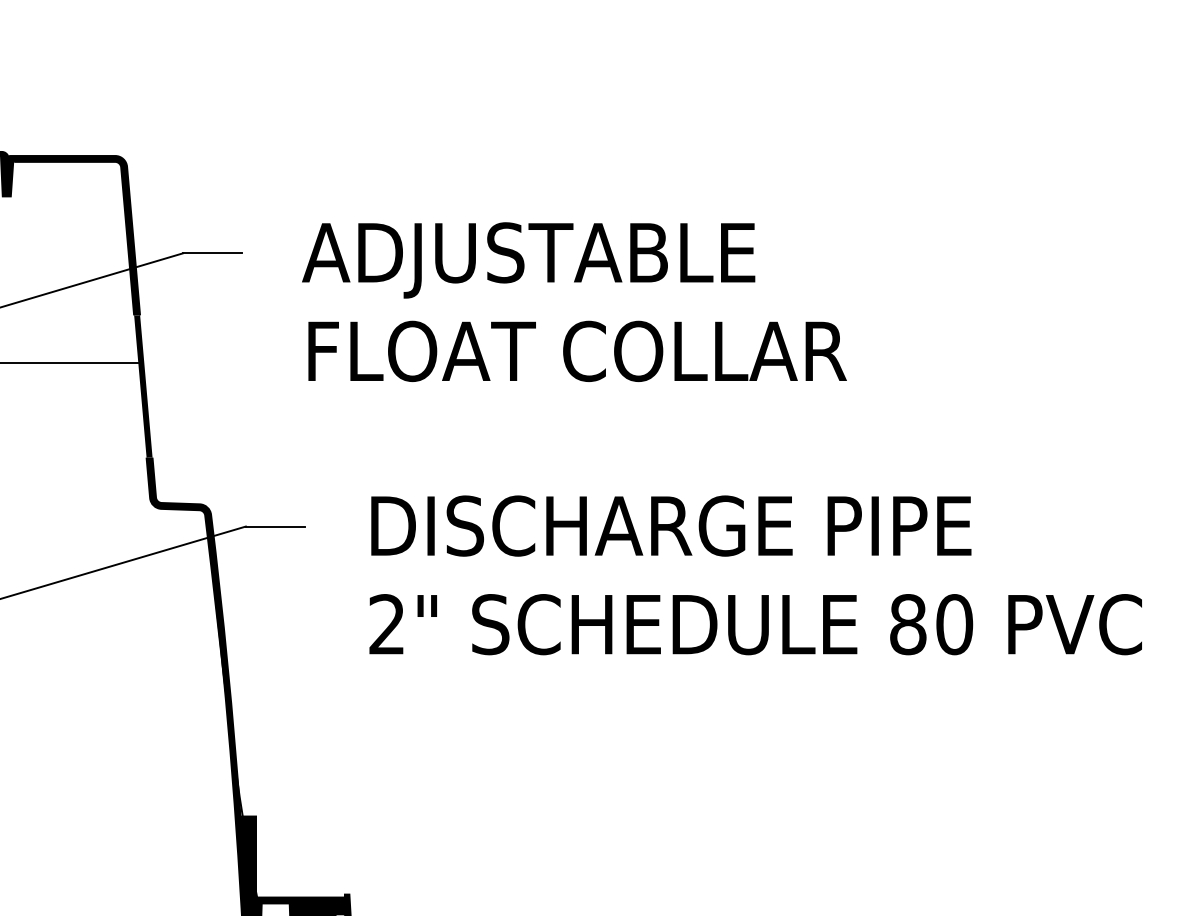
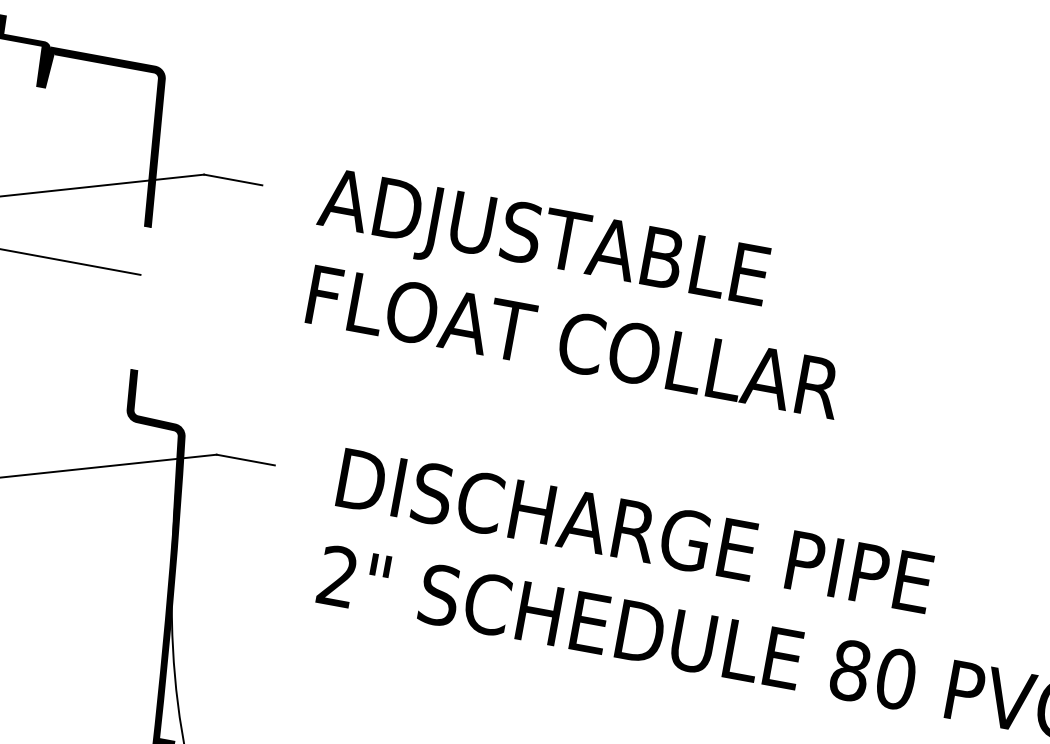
fill: (143, 386) -> (141, 298), removed

